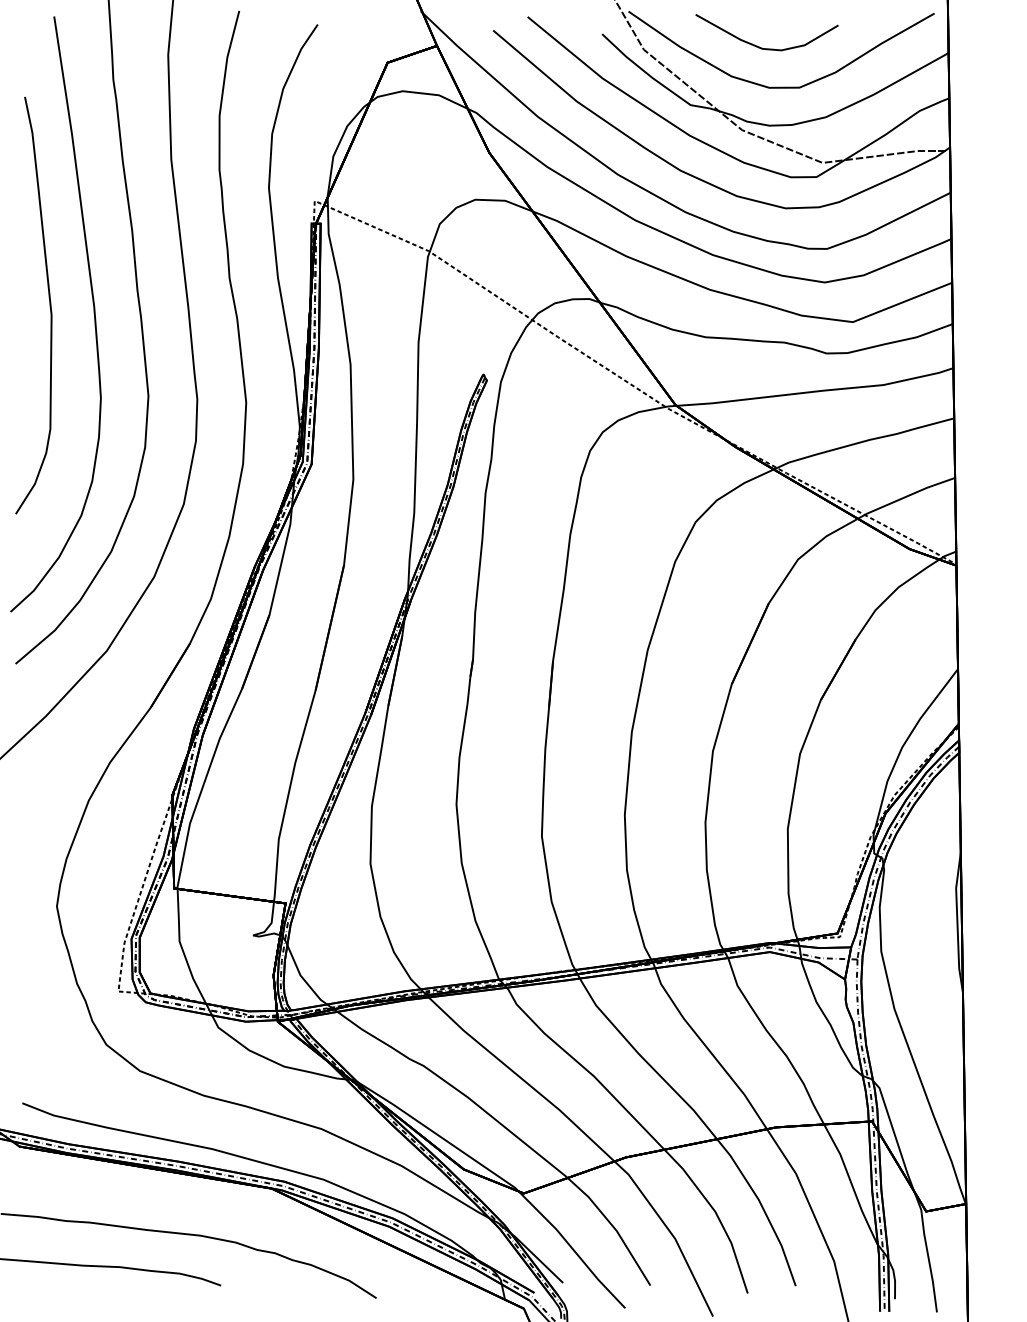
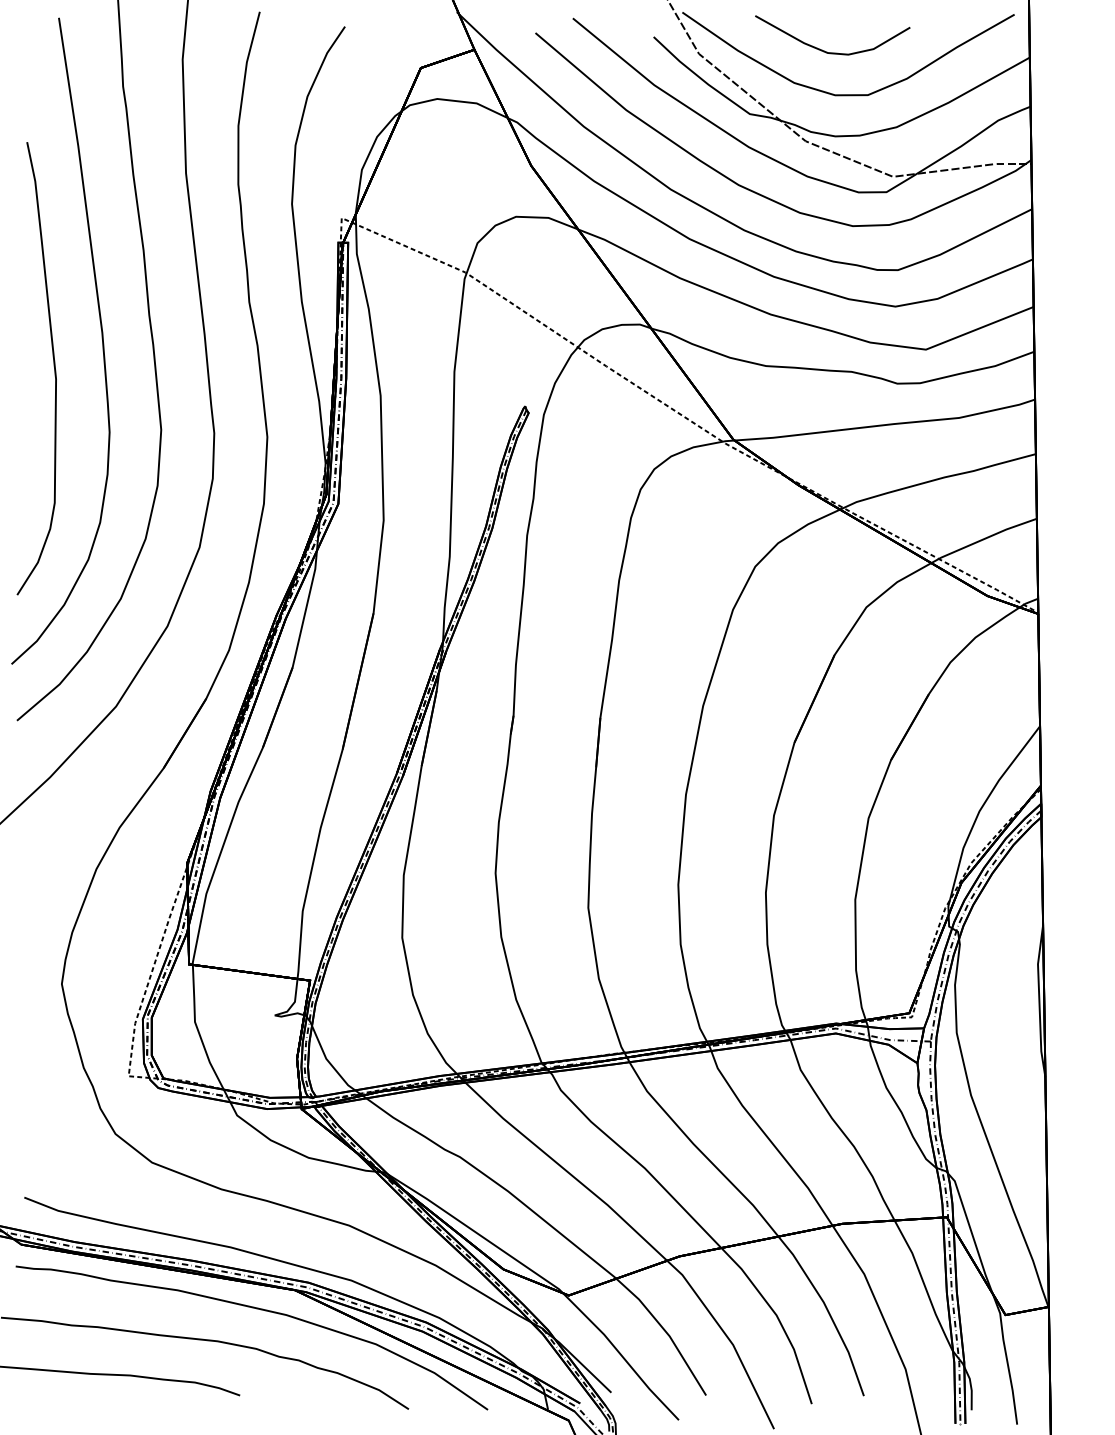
curve: (49, 303) -> (53, 366), moved
curve: (236, 1206) -> (256, 1309), added

